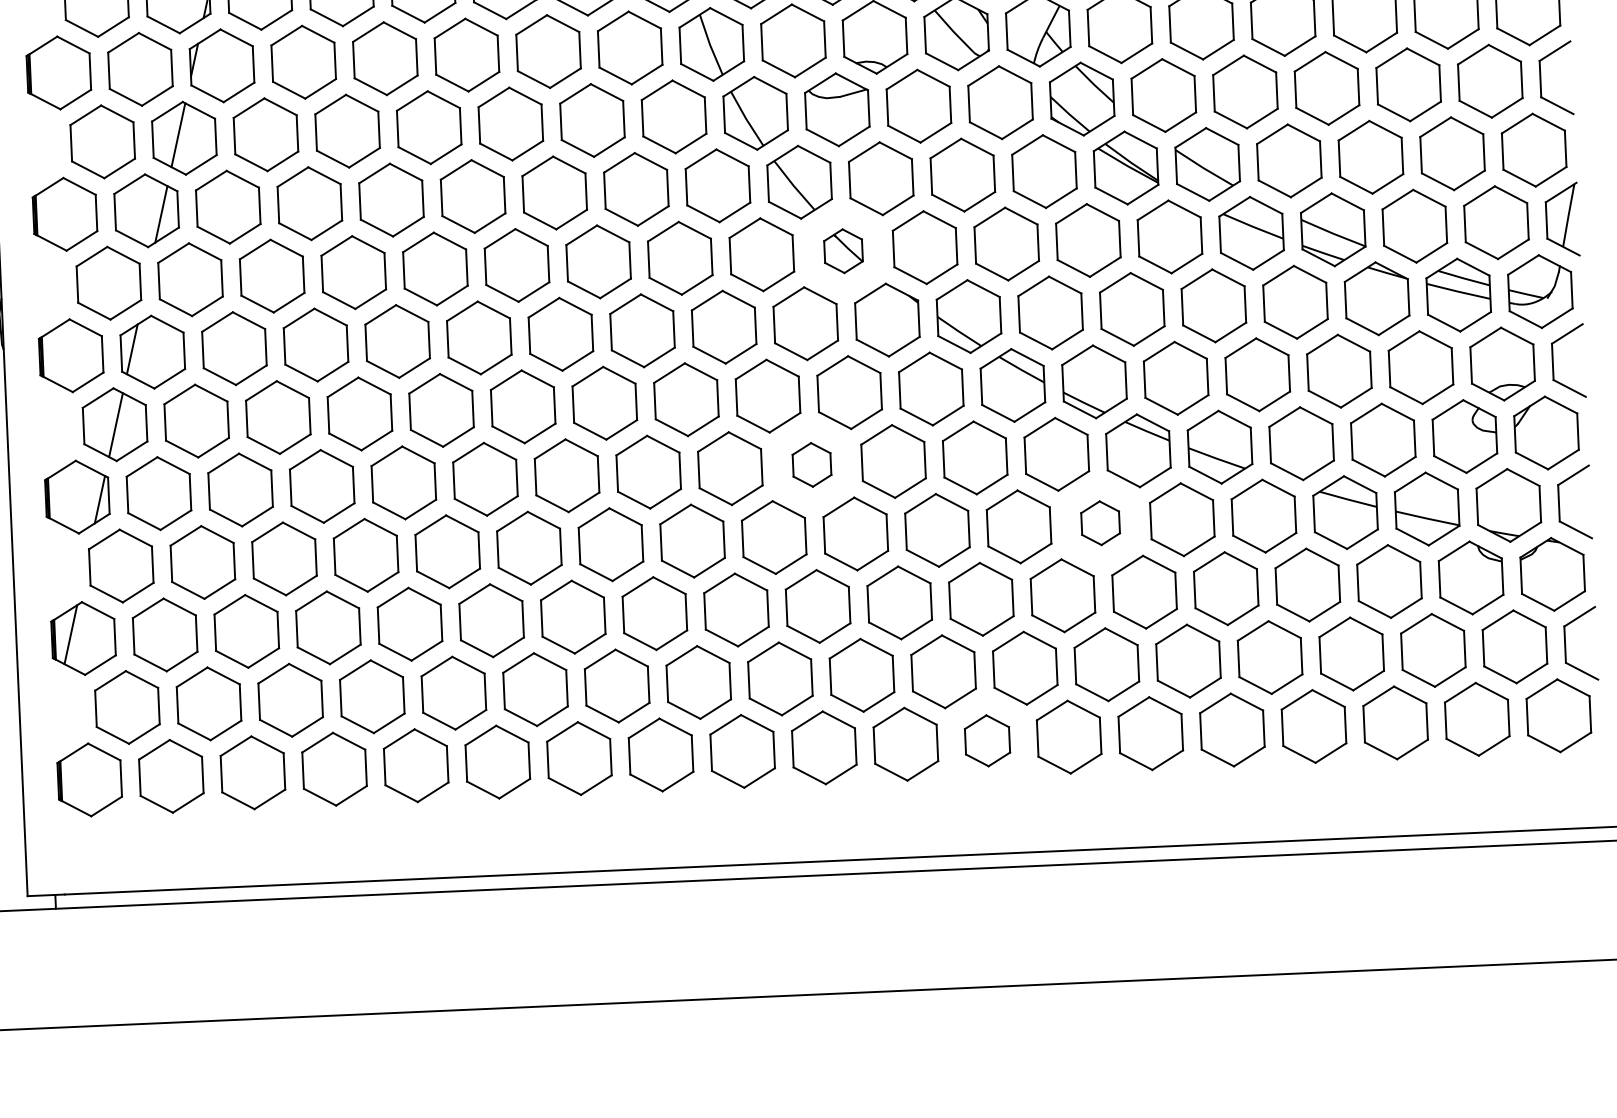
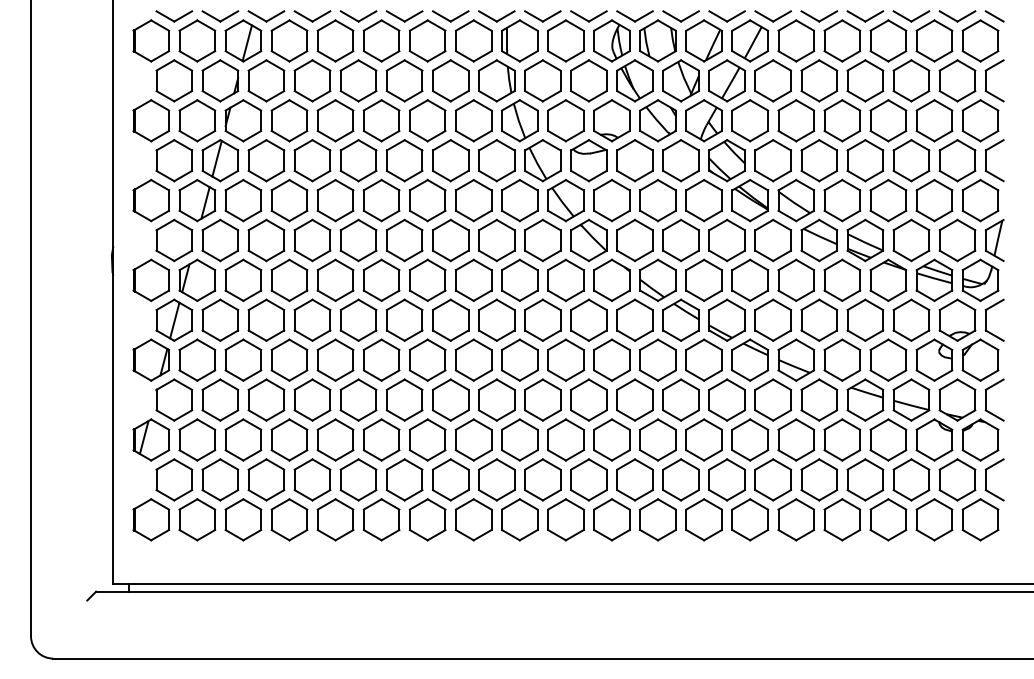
part: (842, 251) -> (588, 240), size x1.67
part: (811, 463) -> (565, 359), size x1.67
part: (1099, 522) -> (726, 399), size x1.67
part: (986, 740) -> (657, 519), size x1.43

